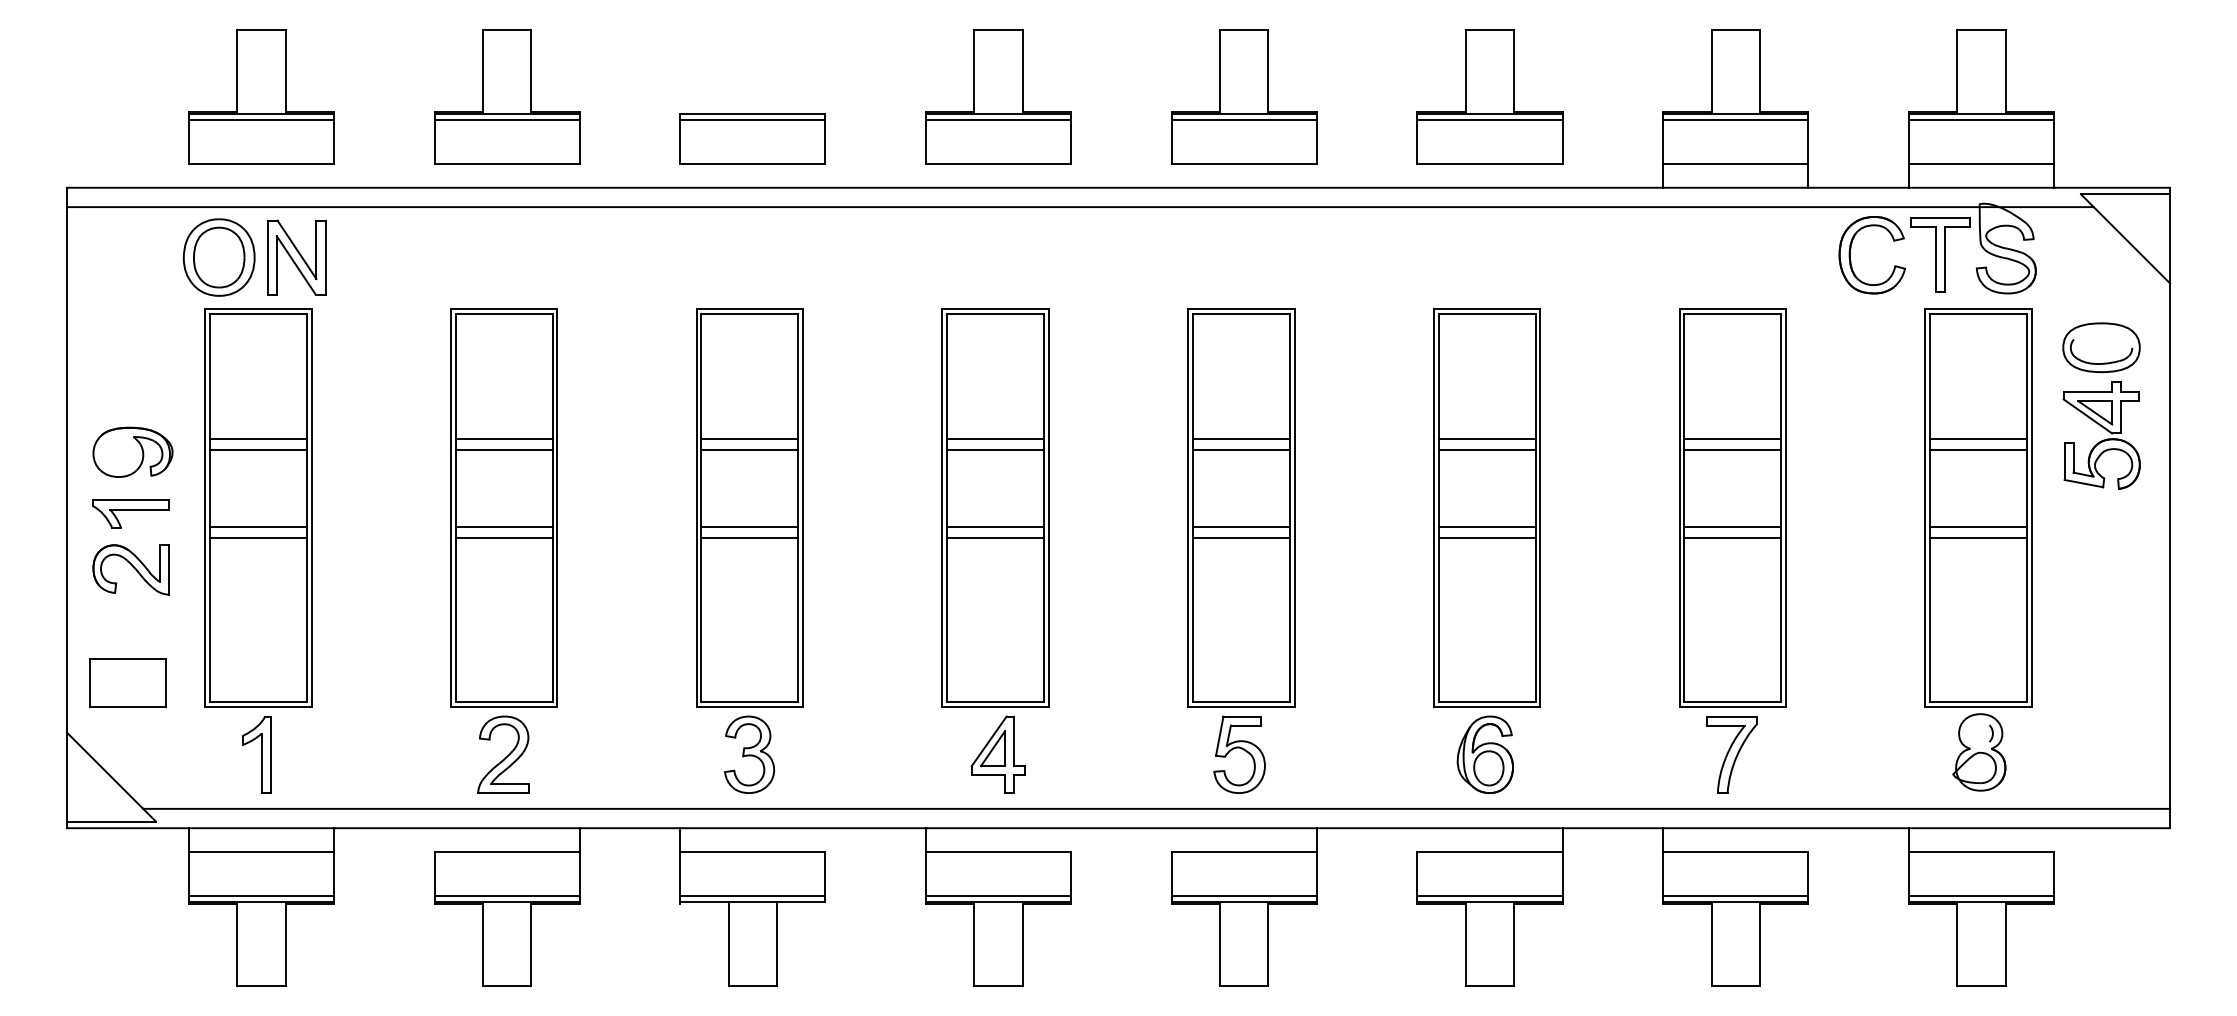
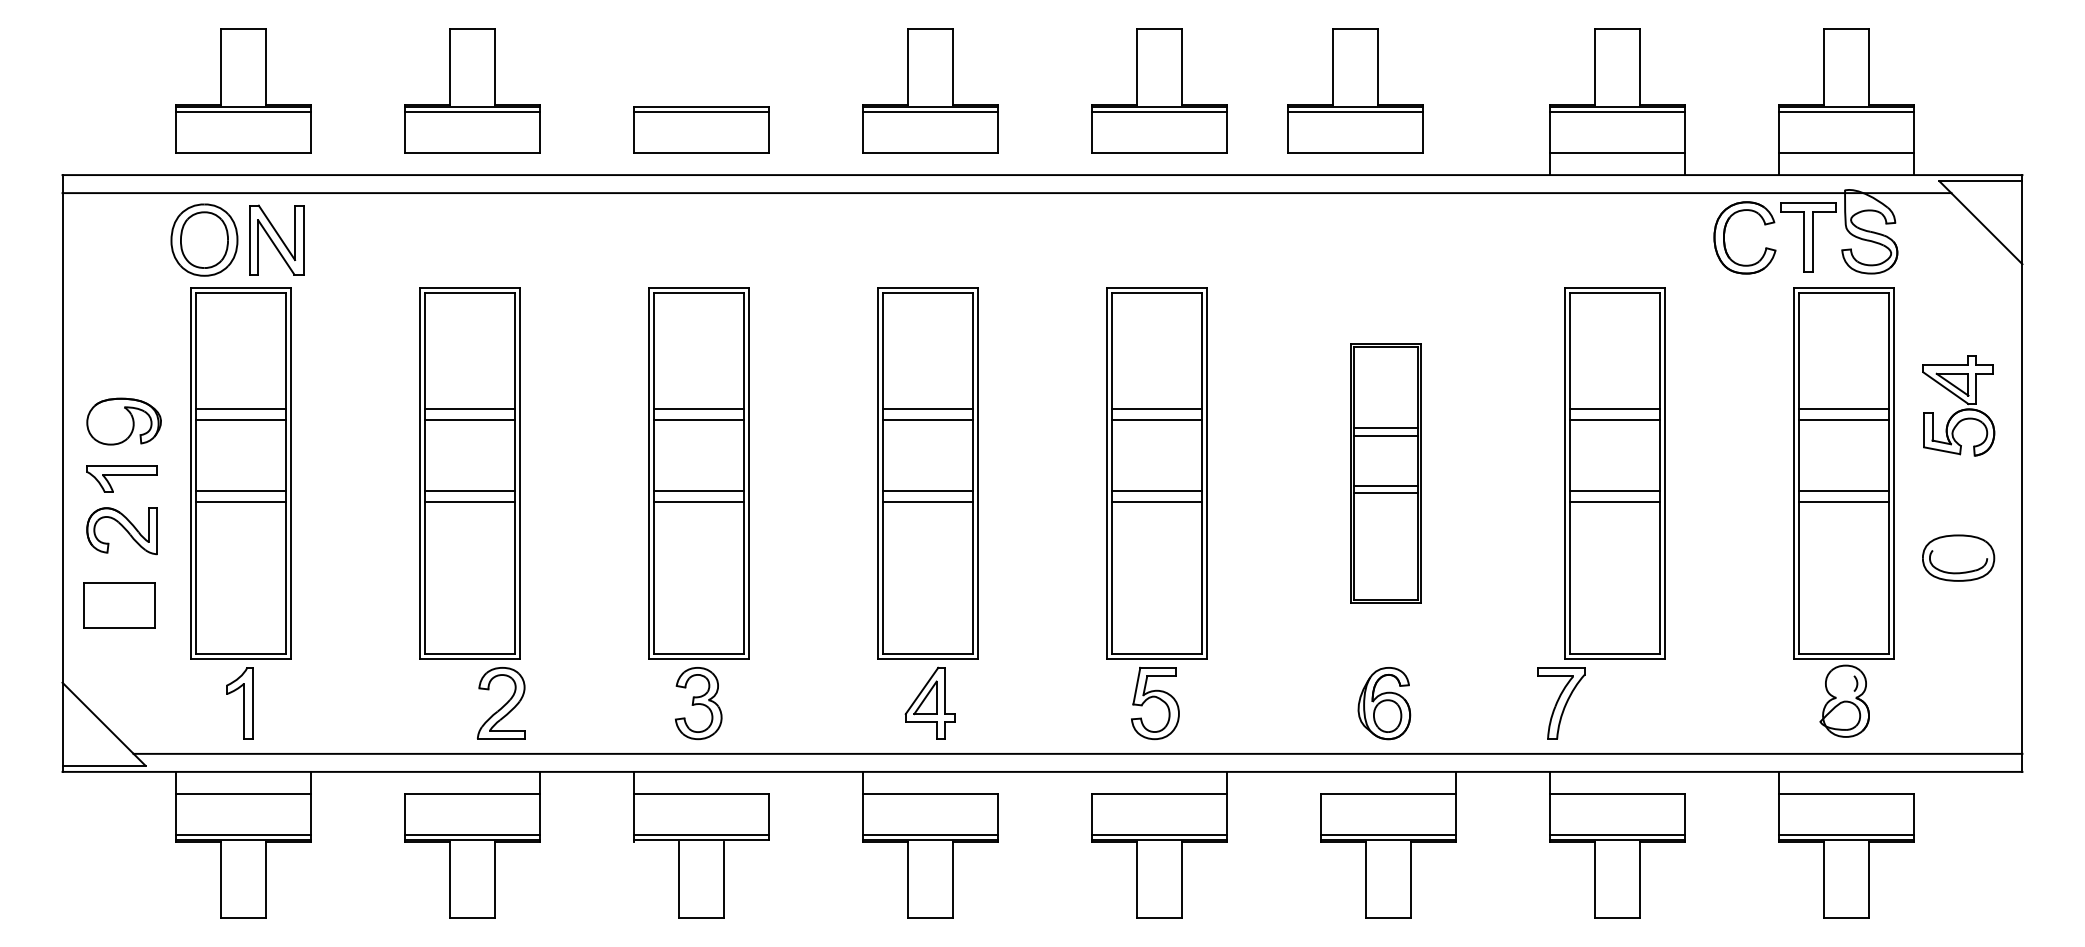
part: (1489, 97) -> (1355, 90), moved
part: (2101, 347) -> (1958, 557), moved
part: (1486, 508) -> (1385, 473), size x0.7
part: (128, 682) -> (119, 605), moved
part: (503, 754) -> (501, 703), moved
part: (1732, 754) -> (1561, 703), moved

